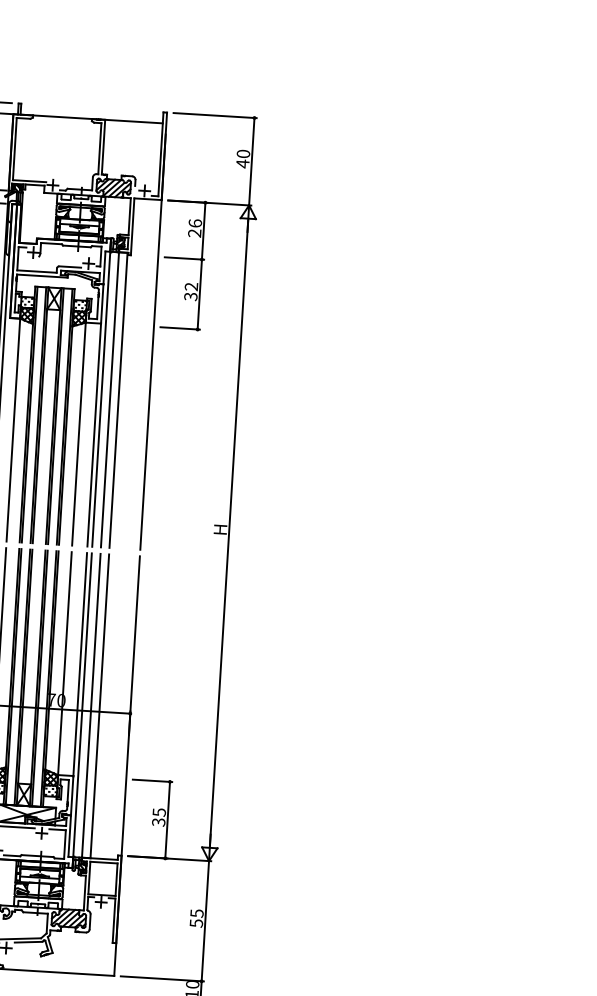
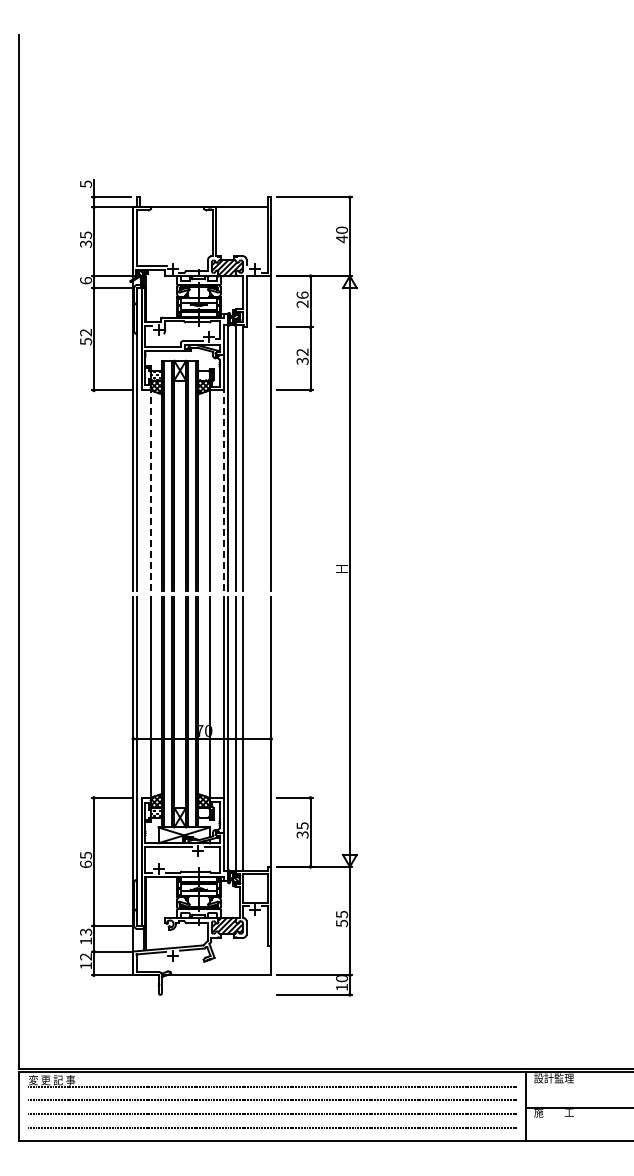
line: (13, 429) -> (150, 490), solid -> dashed
line: (94, 434) -> (223, 490), solid -> dashed

